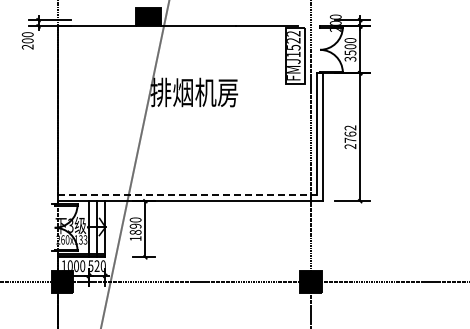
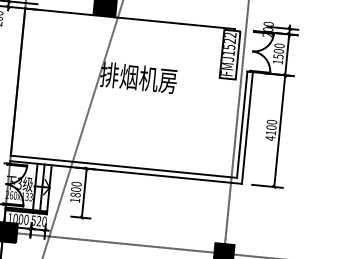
text: (350, 58) -> (278, 61), 3500 -> 1500
text: (350, 137) -> (271, 130), 2762 -> 4100
line: (187, 195) -> (123, 167), dashed -> solid
text: (135, 225) -> (76, 188), 1890 -> 1800

